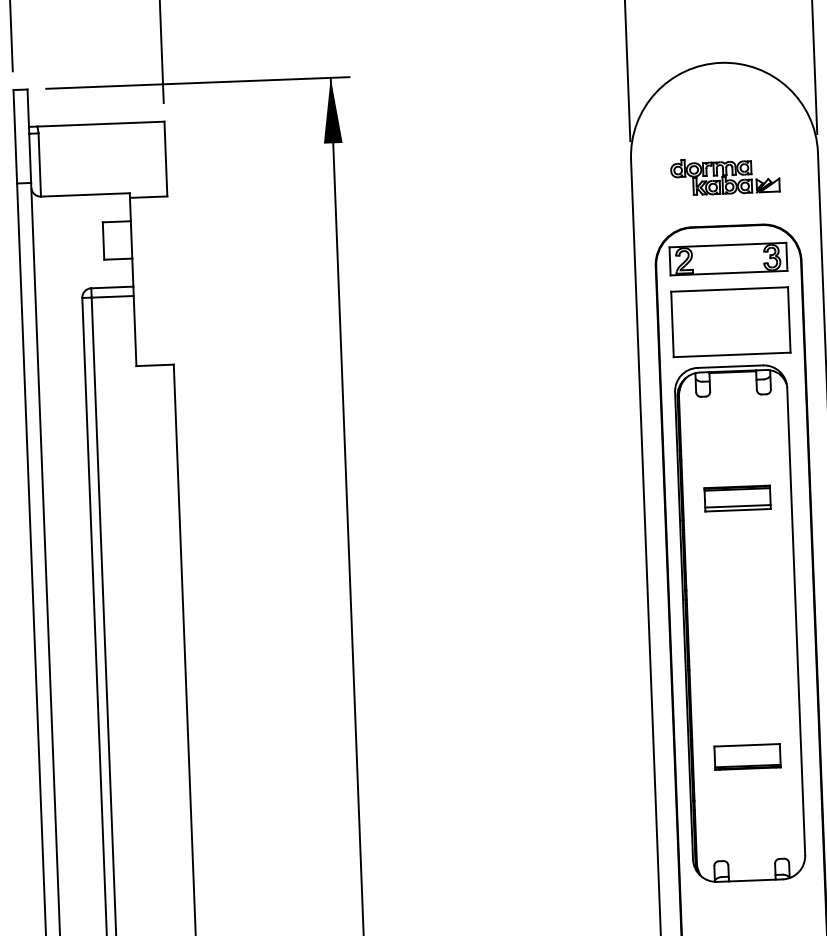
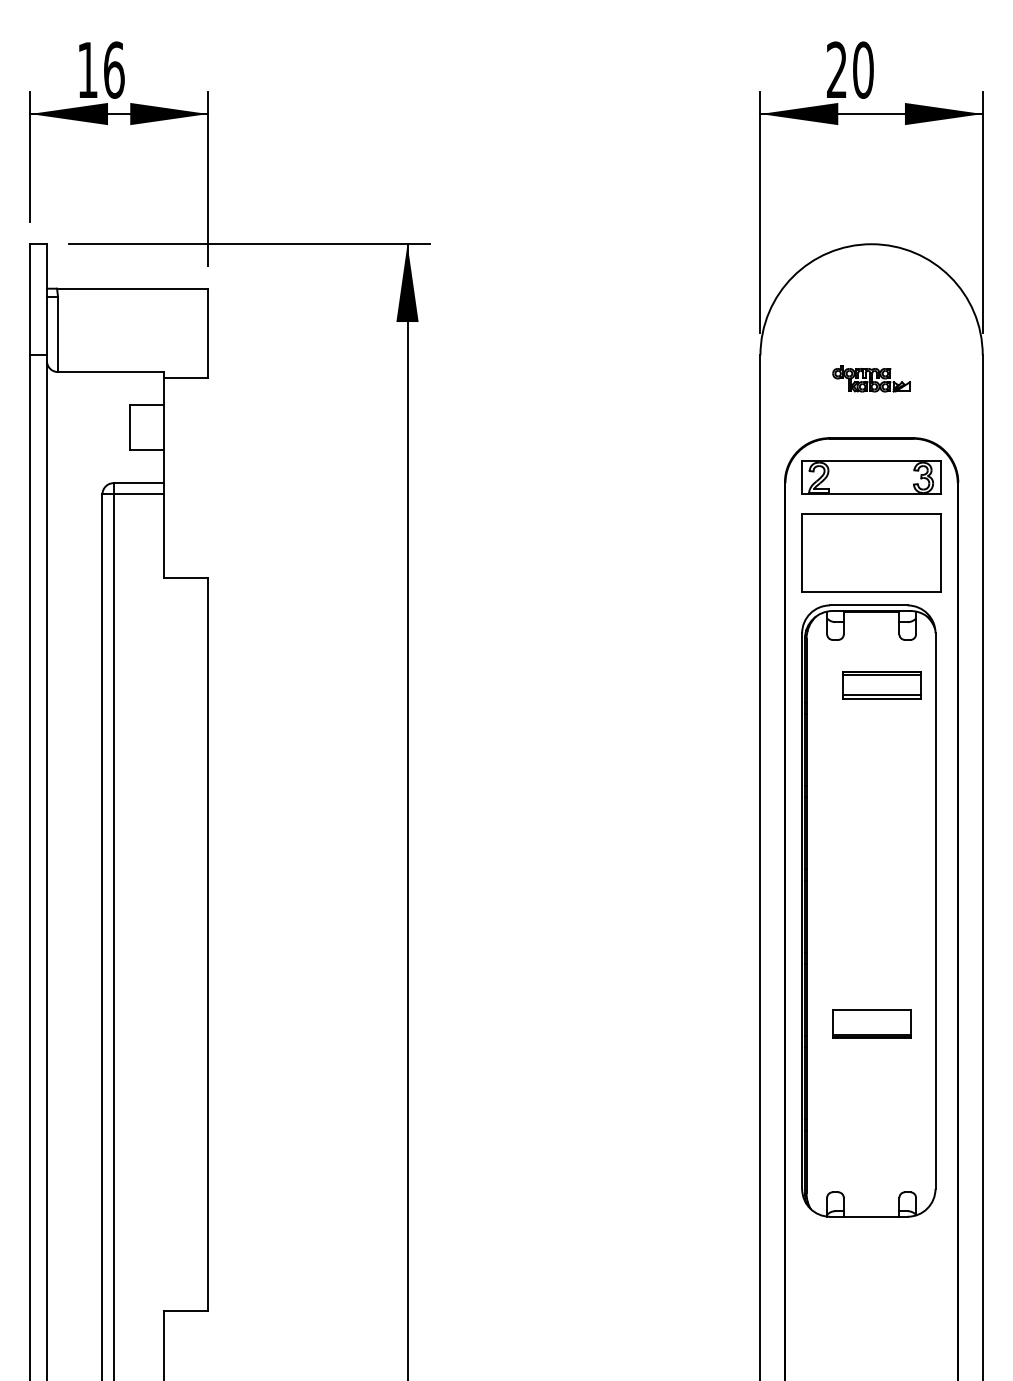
part: (725, 175) -> (871, 378), size x0.6
part: (737, 498) -> (881, 685), moved
part: (747, 756) -> (871, 1023), moved

